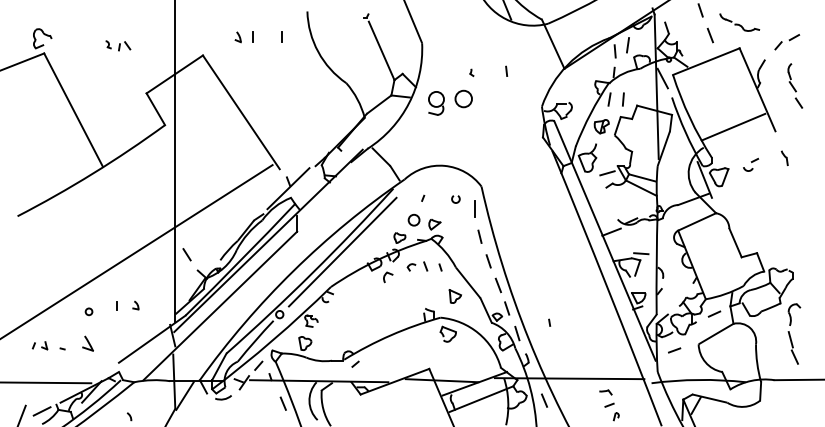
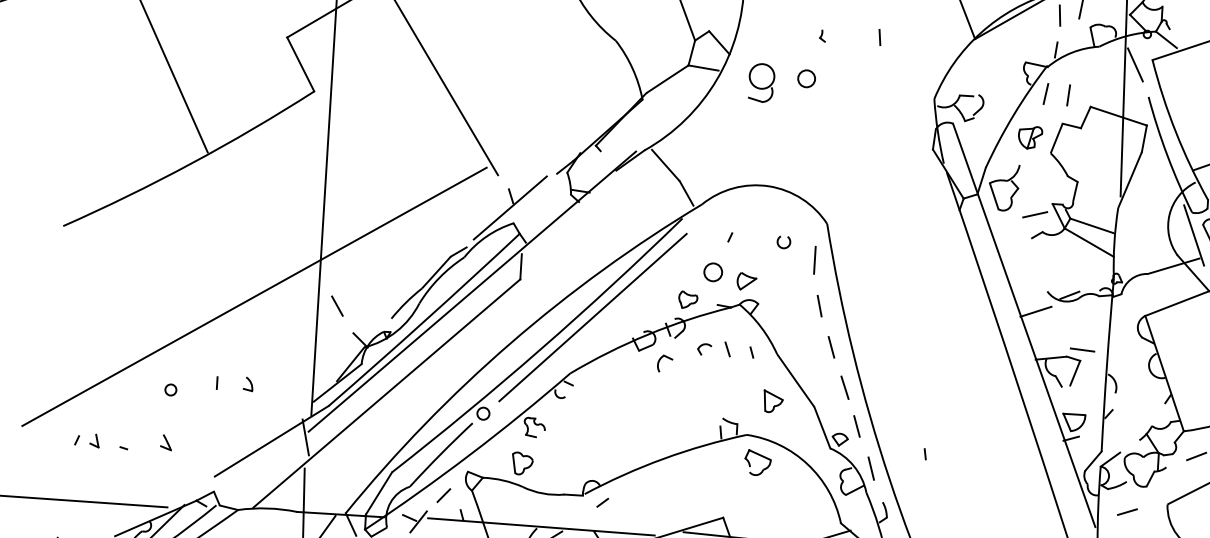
circle: (463, 99) -> (806, 79), size x0.62
part: (88, 344) -> (166, 443), size x0.62

